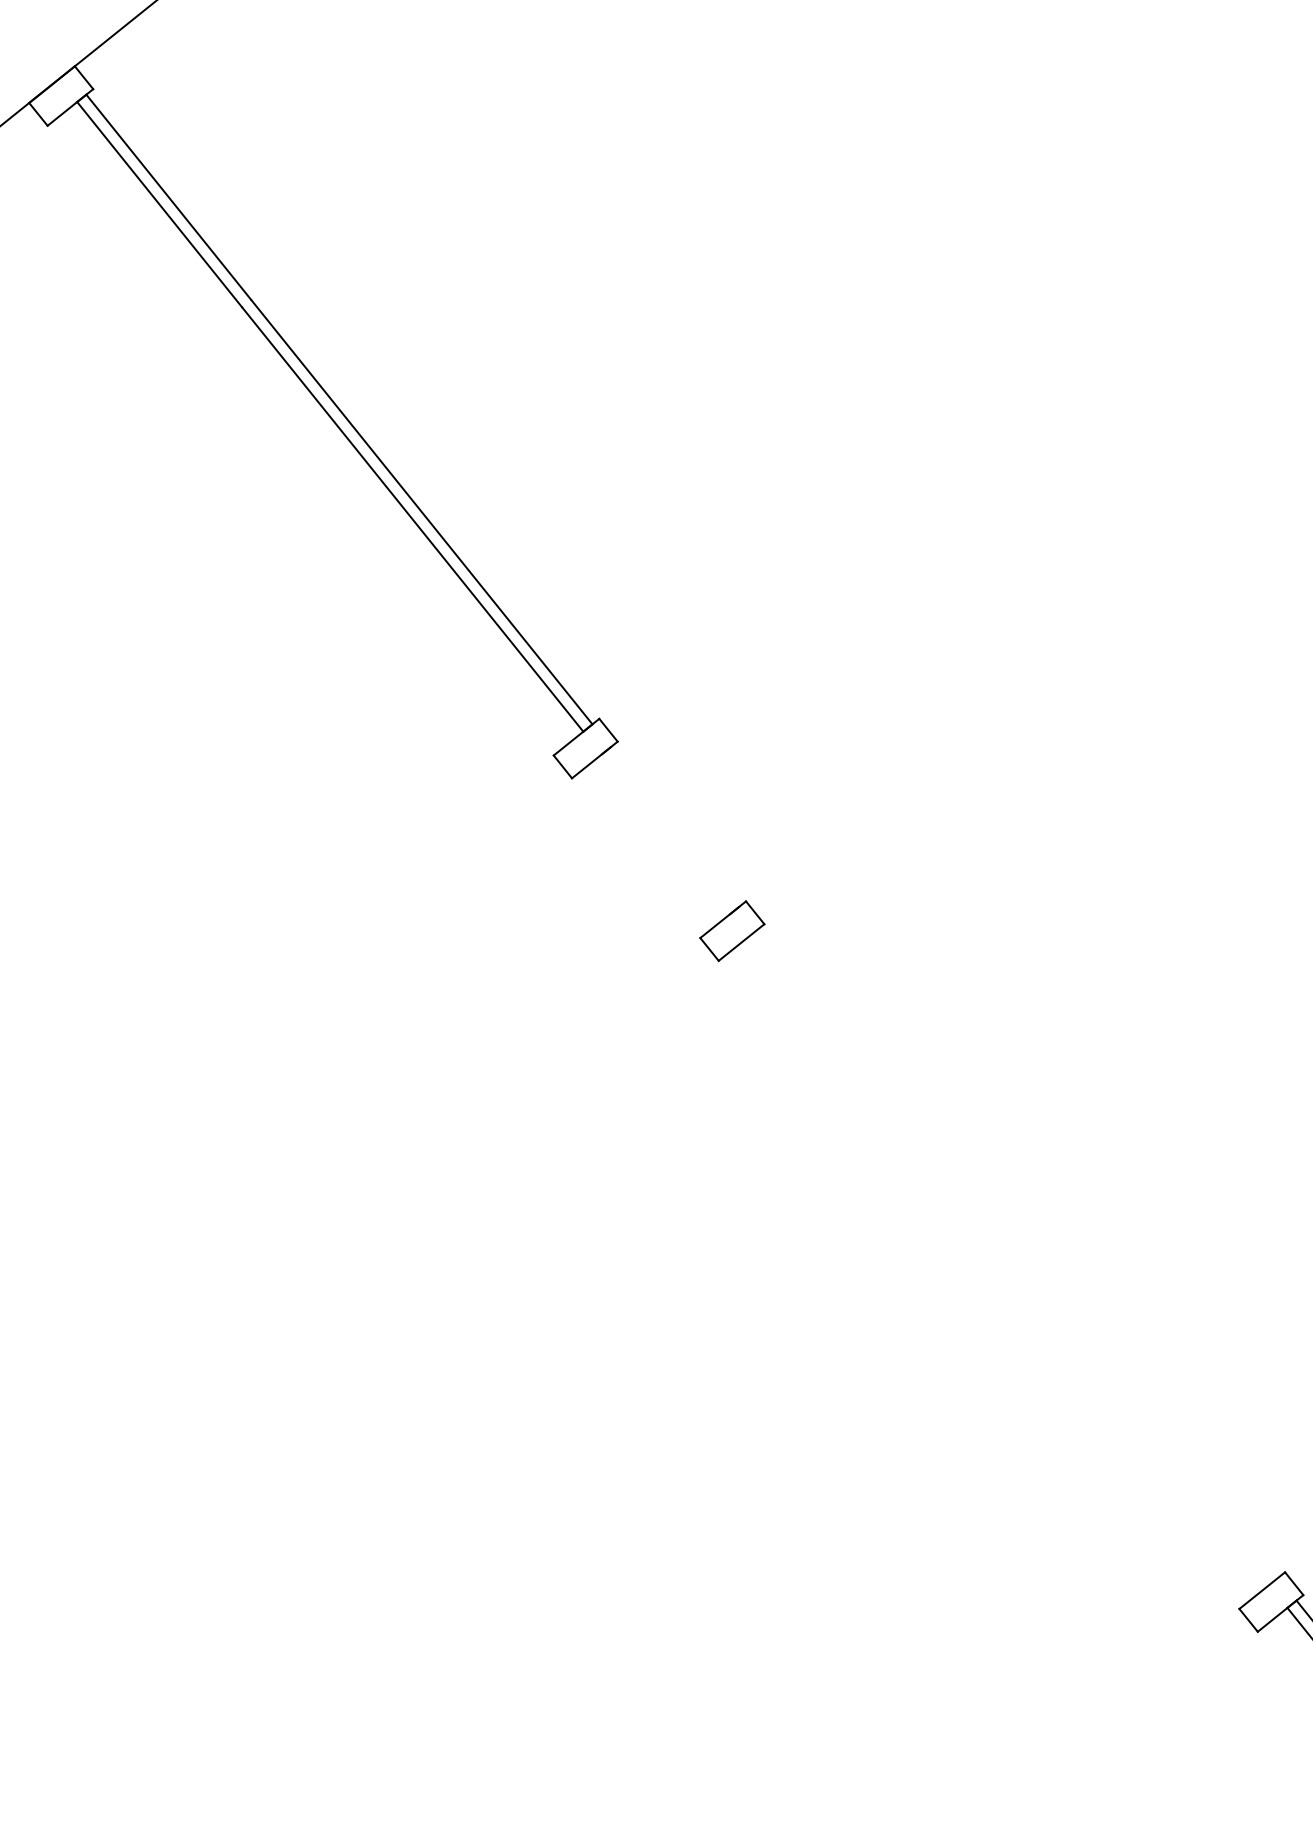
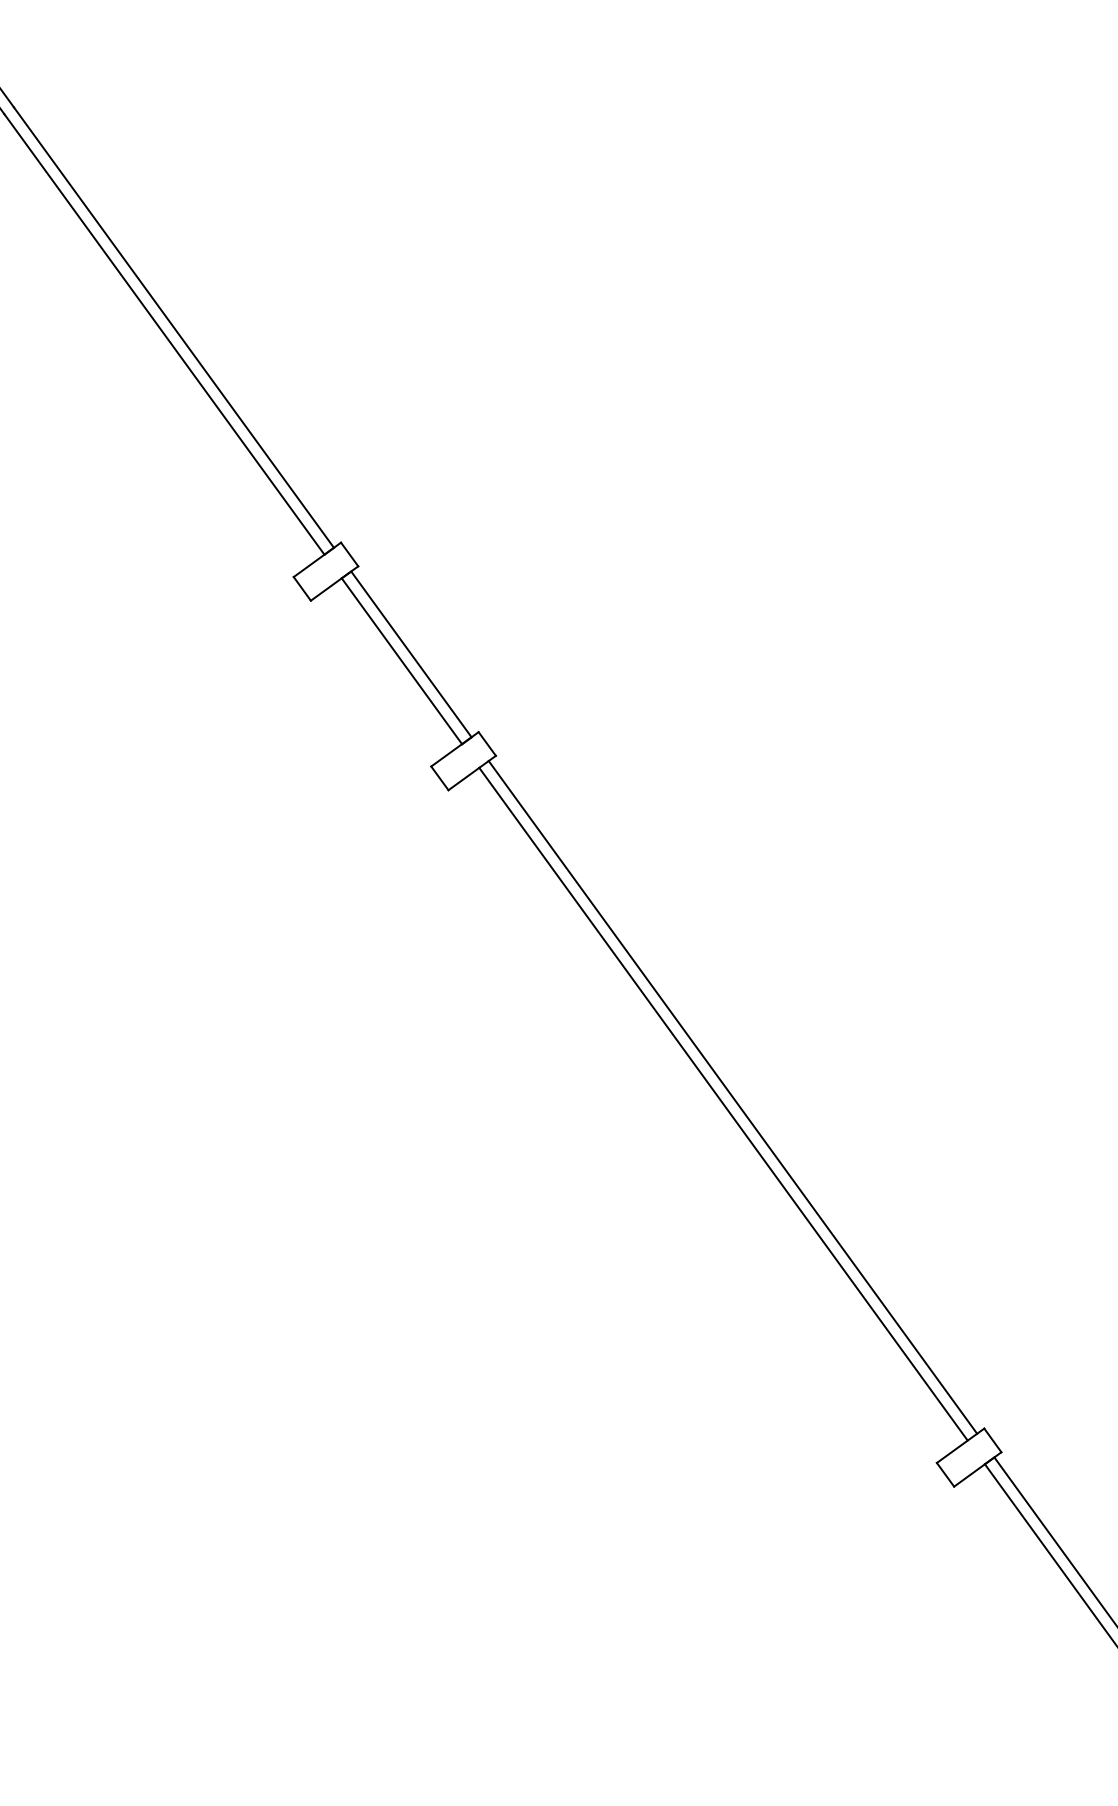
line: (674, 826) -> (410, 653), added
line: (665, 834) -> (401, 661), added
line: (1017, 1253) -> (732, 1097), added
line: (1008, 1260) -> (723, 1103), added

